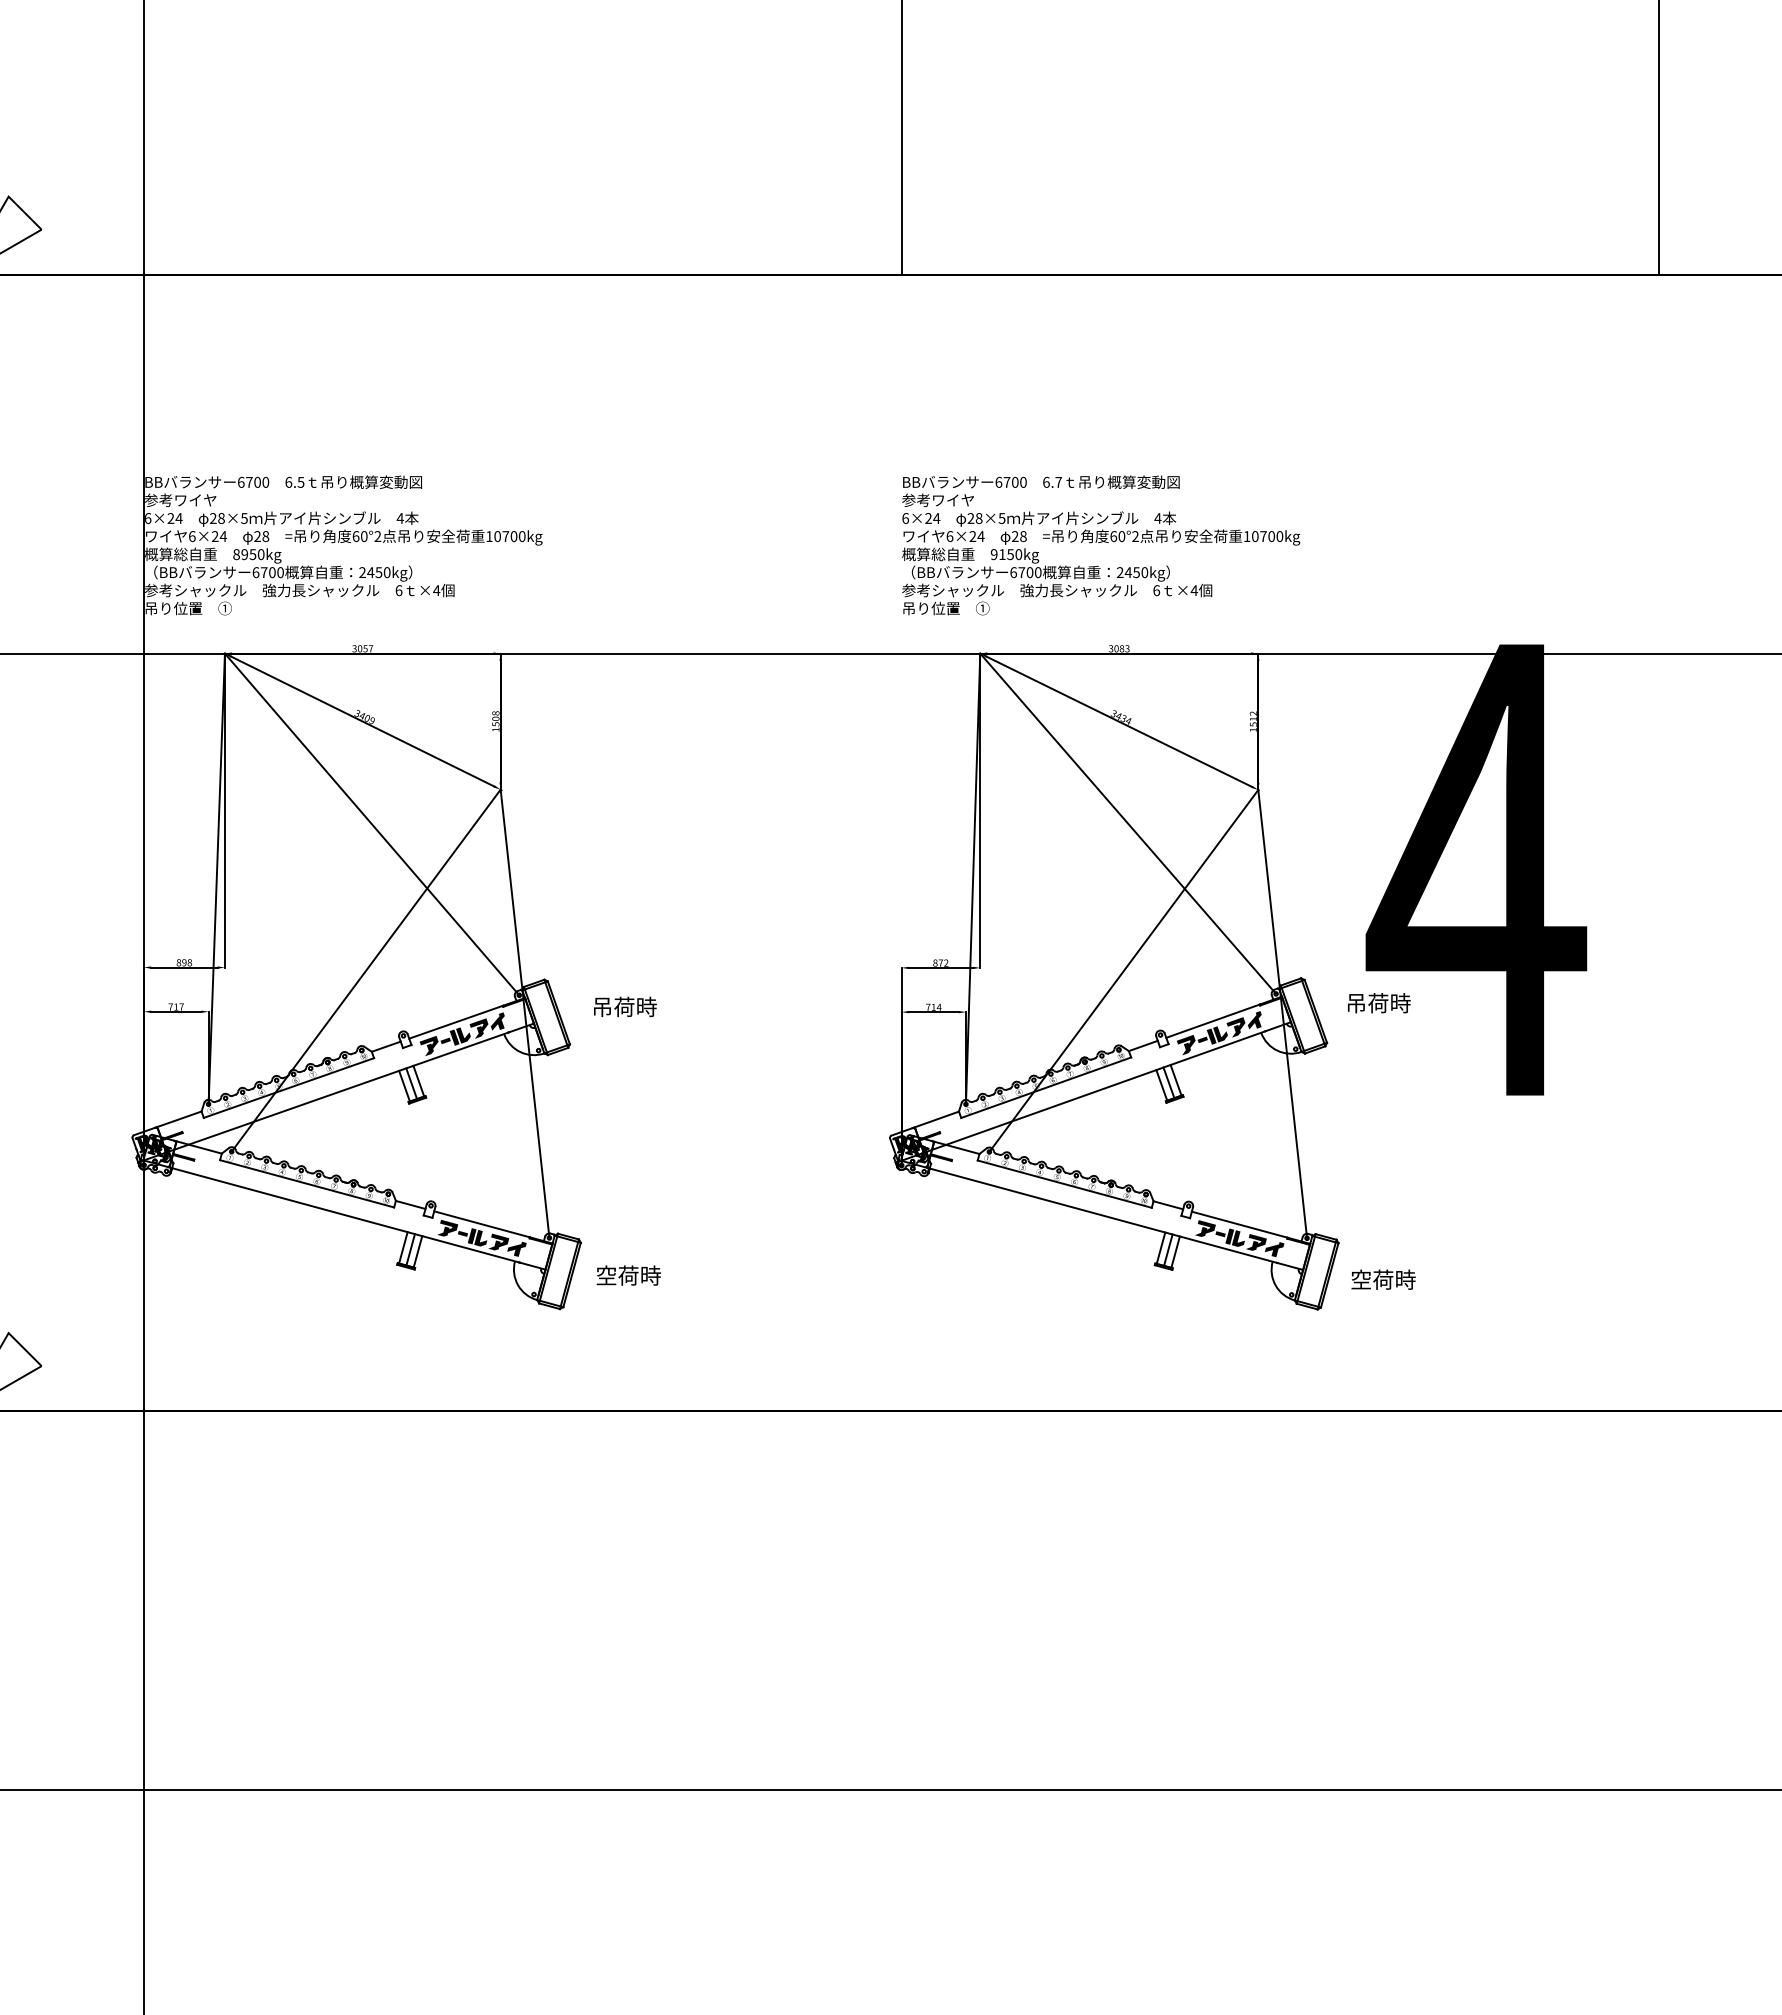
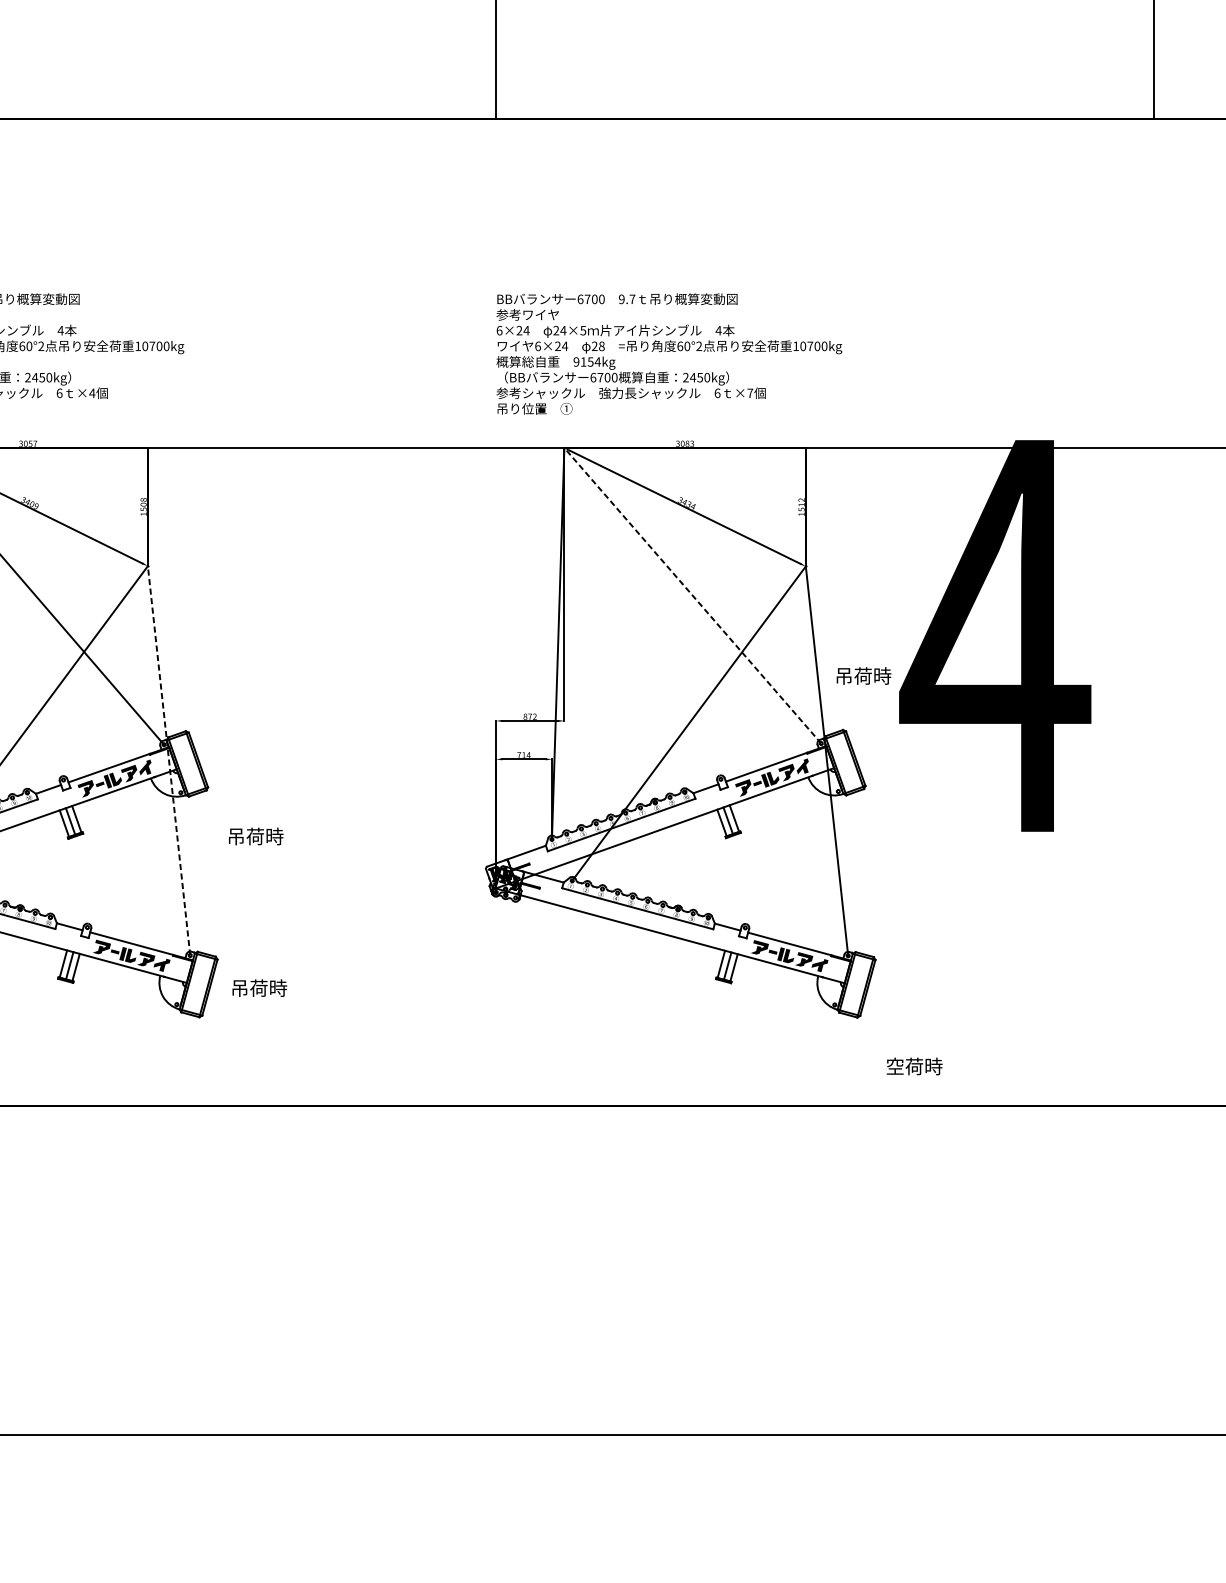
text: (1046, 481) -> (621, 298), 6.7 -> 9.7
text: (978, 518) -> (562, 330), 28×5 -> 24×5
text: (1018, 554) -> (597, 361), 9150kg -> 9154kg
text: (1193, 590) -> (749, 393), ×4 -> ×7
line: (1127, 823) -> (692, 595), solid -> dashed
text: (1379, 1003) -> (864, 676), moved
text: (625, 1006) -> (256, 836), moved
line: (524, 1013) -> (168, 760), solid -> dashed
text: (606, 1275) -> (239, 988), 空荷時 -> 吊荷時
text: (1383, 1279) -> (914, 1066), moved

